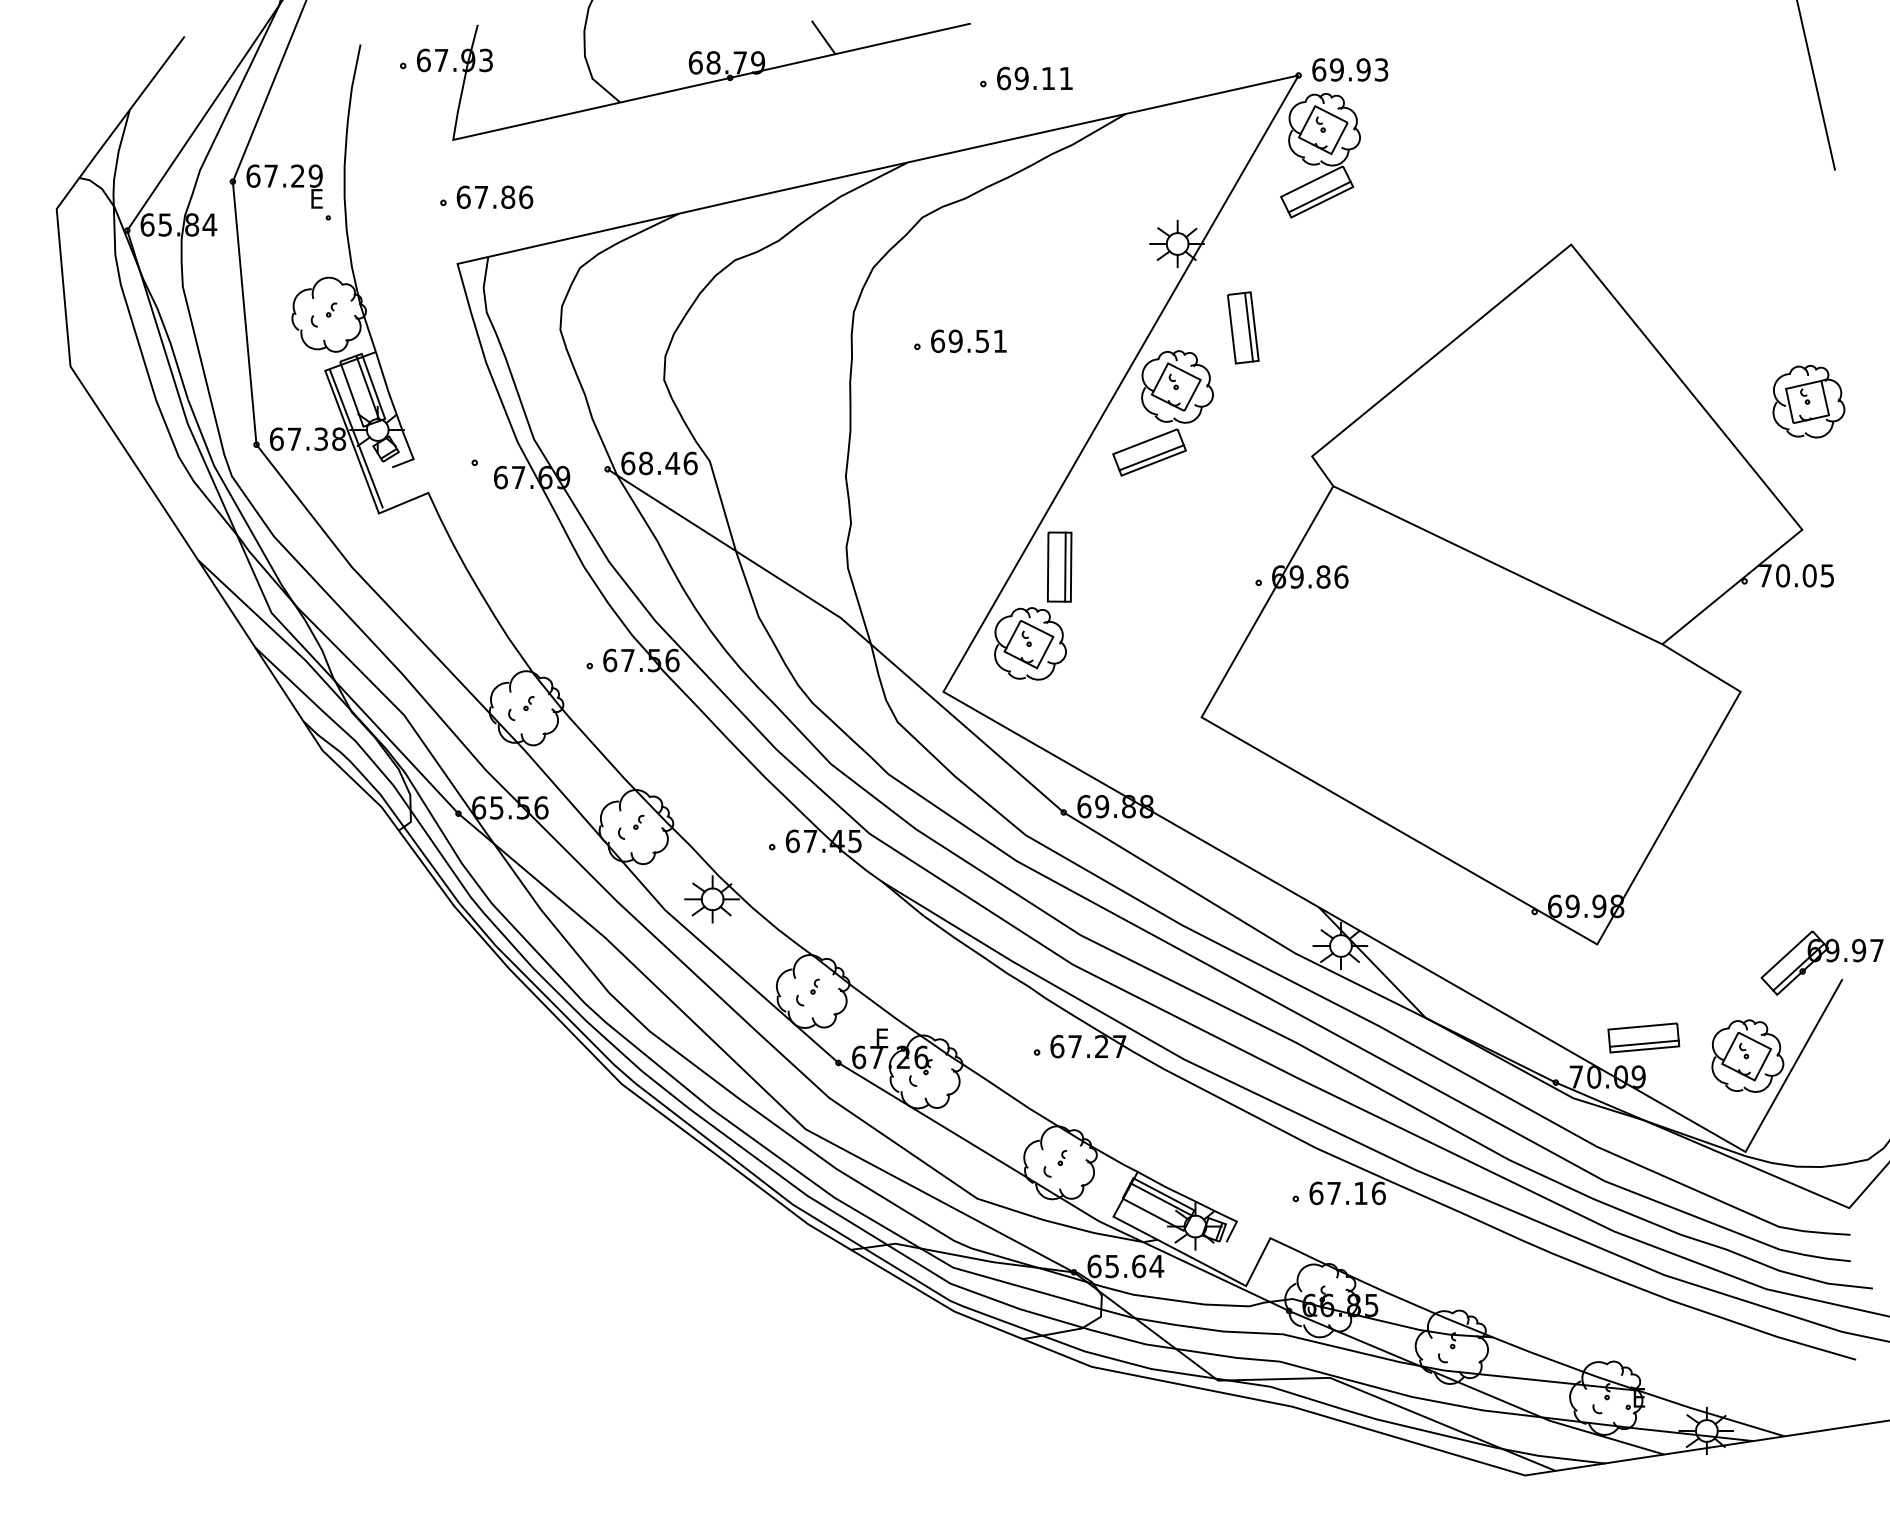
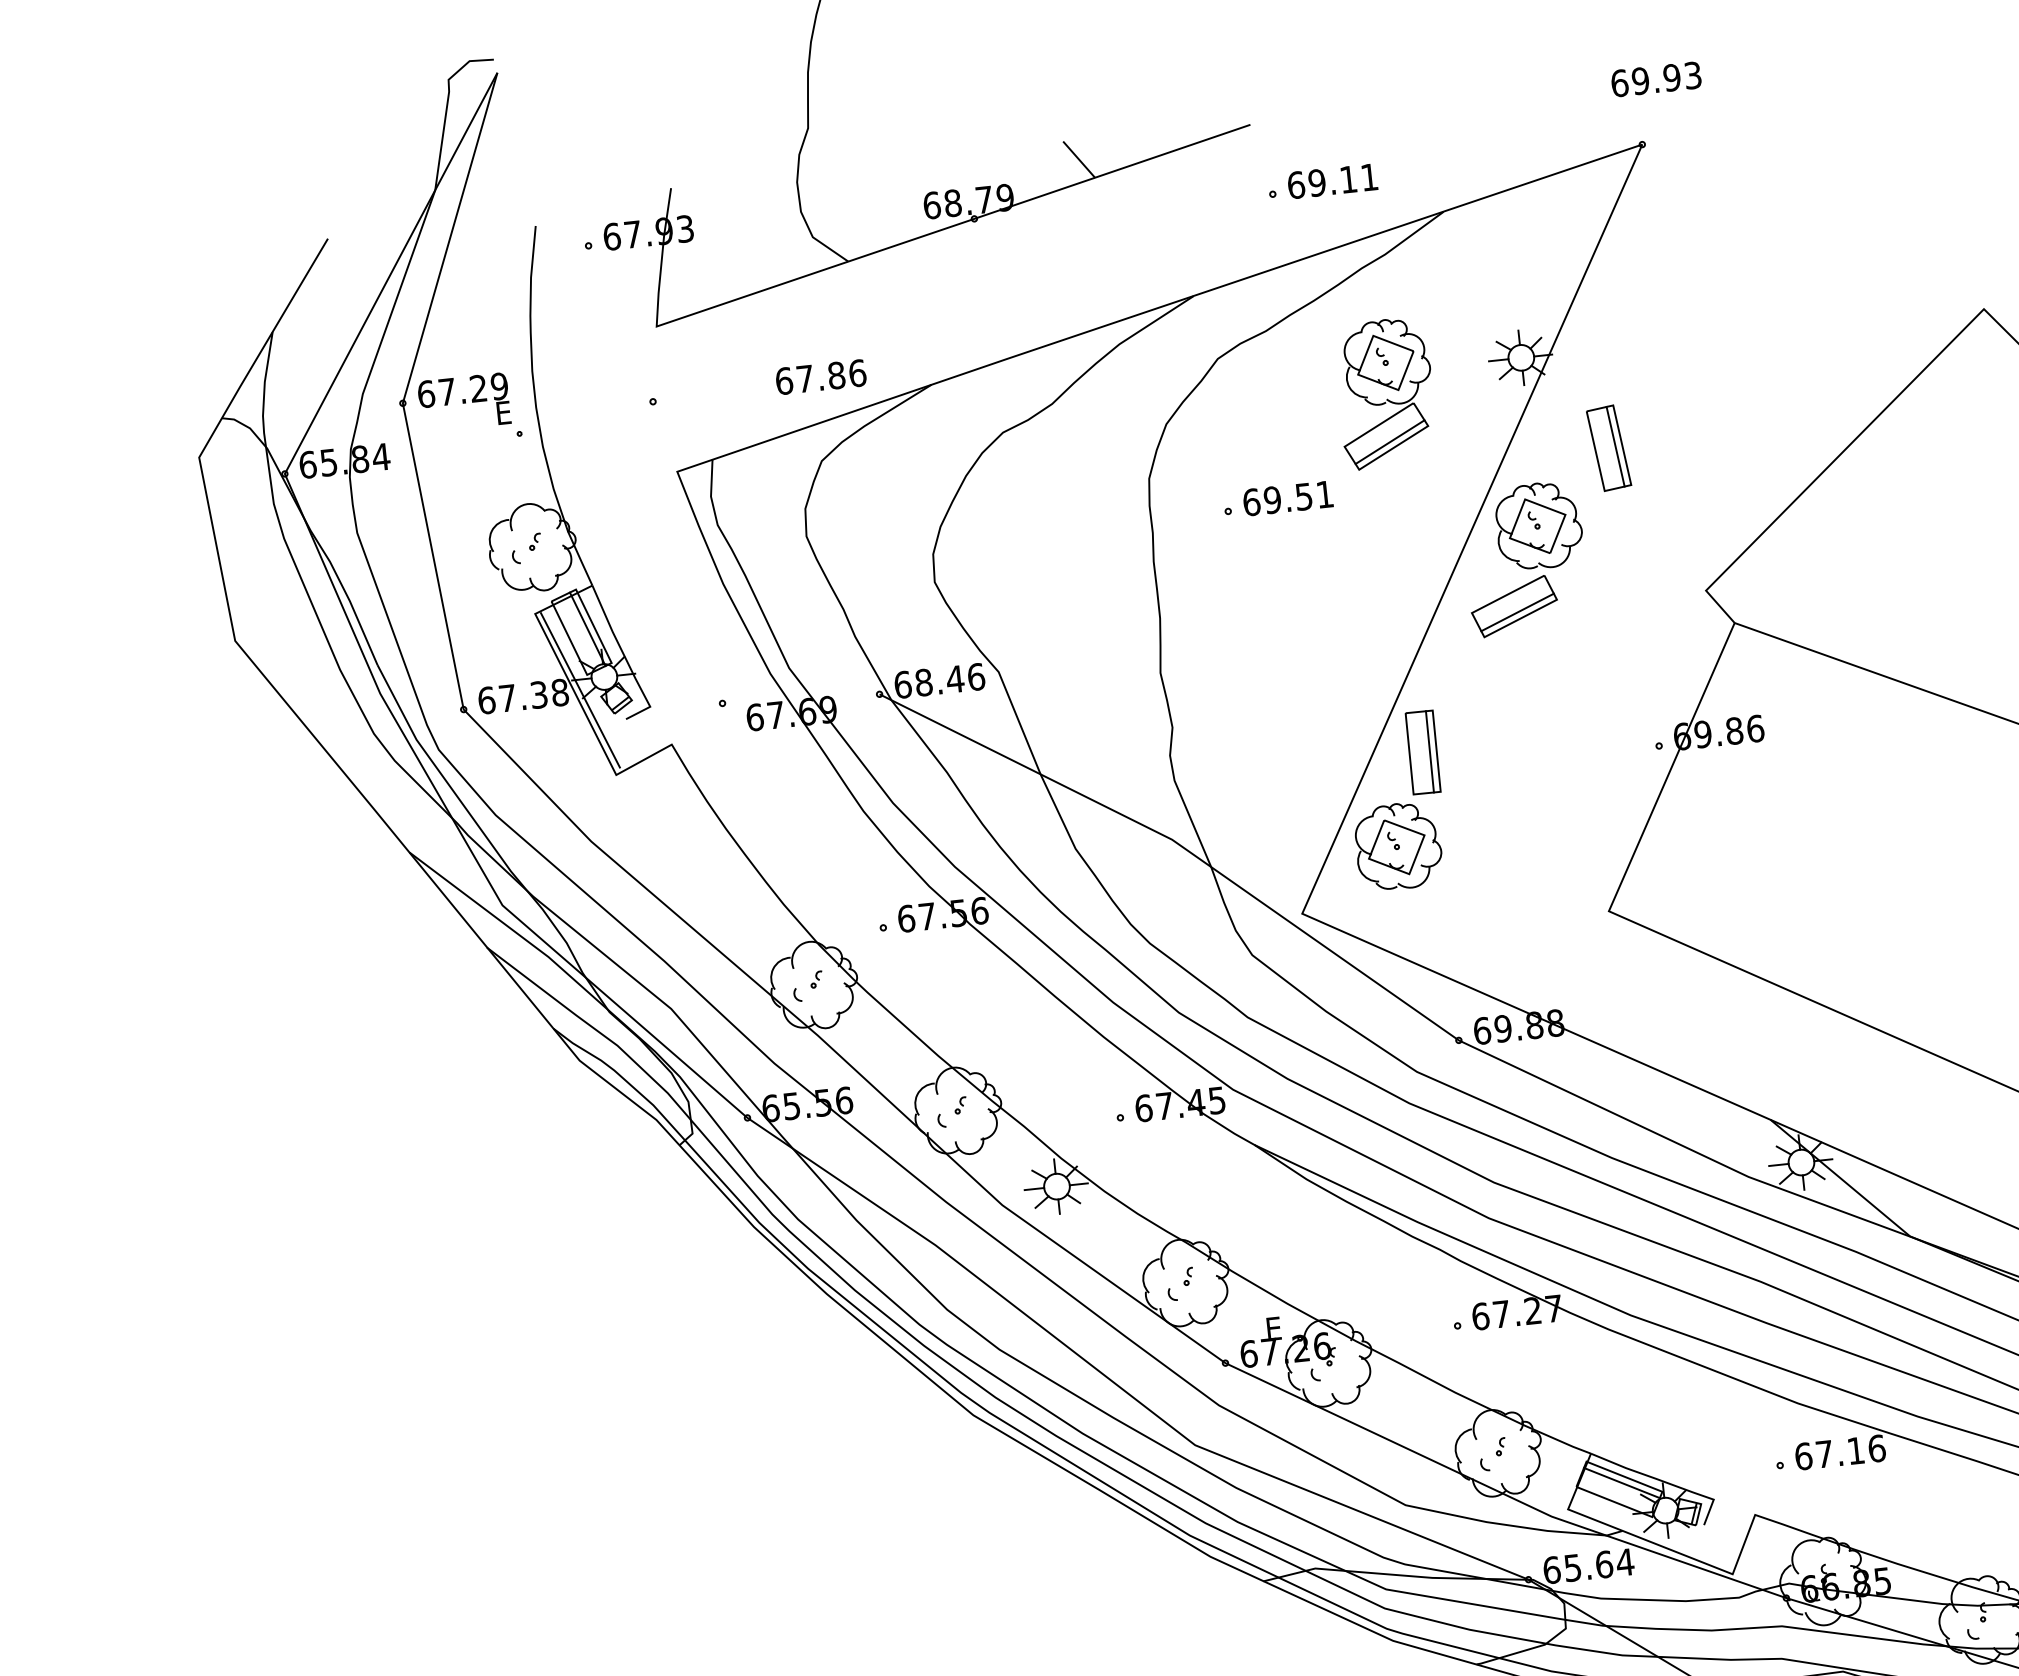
text: (1350, 69) -> (1656, 78), moved
part: (1320, 155) -> (1385, 393), moved
text: (494, 197) -> (820, 377), moved

